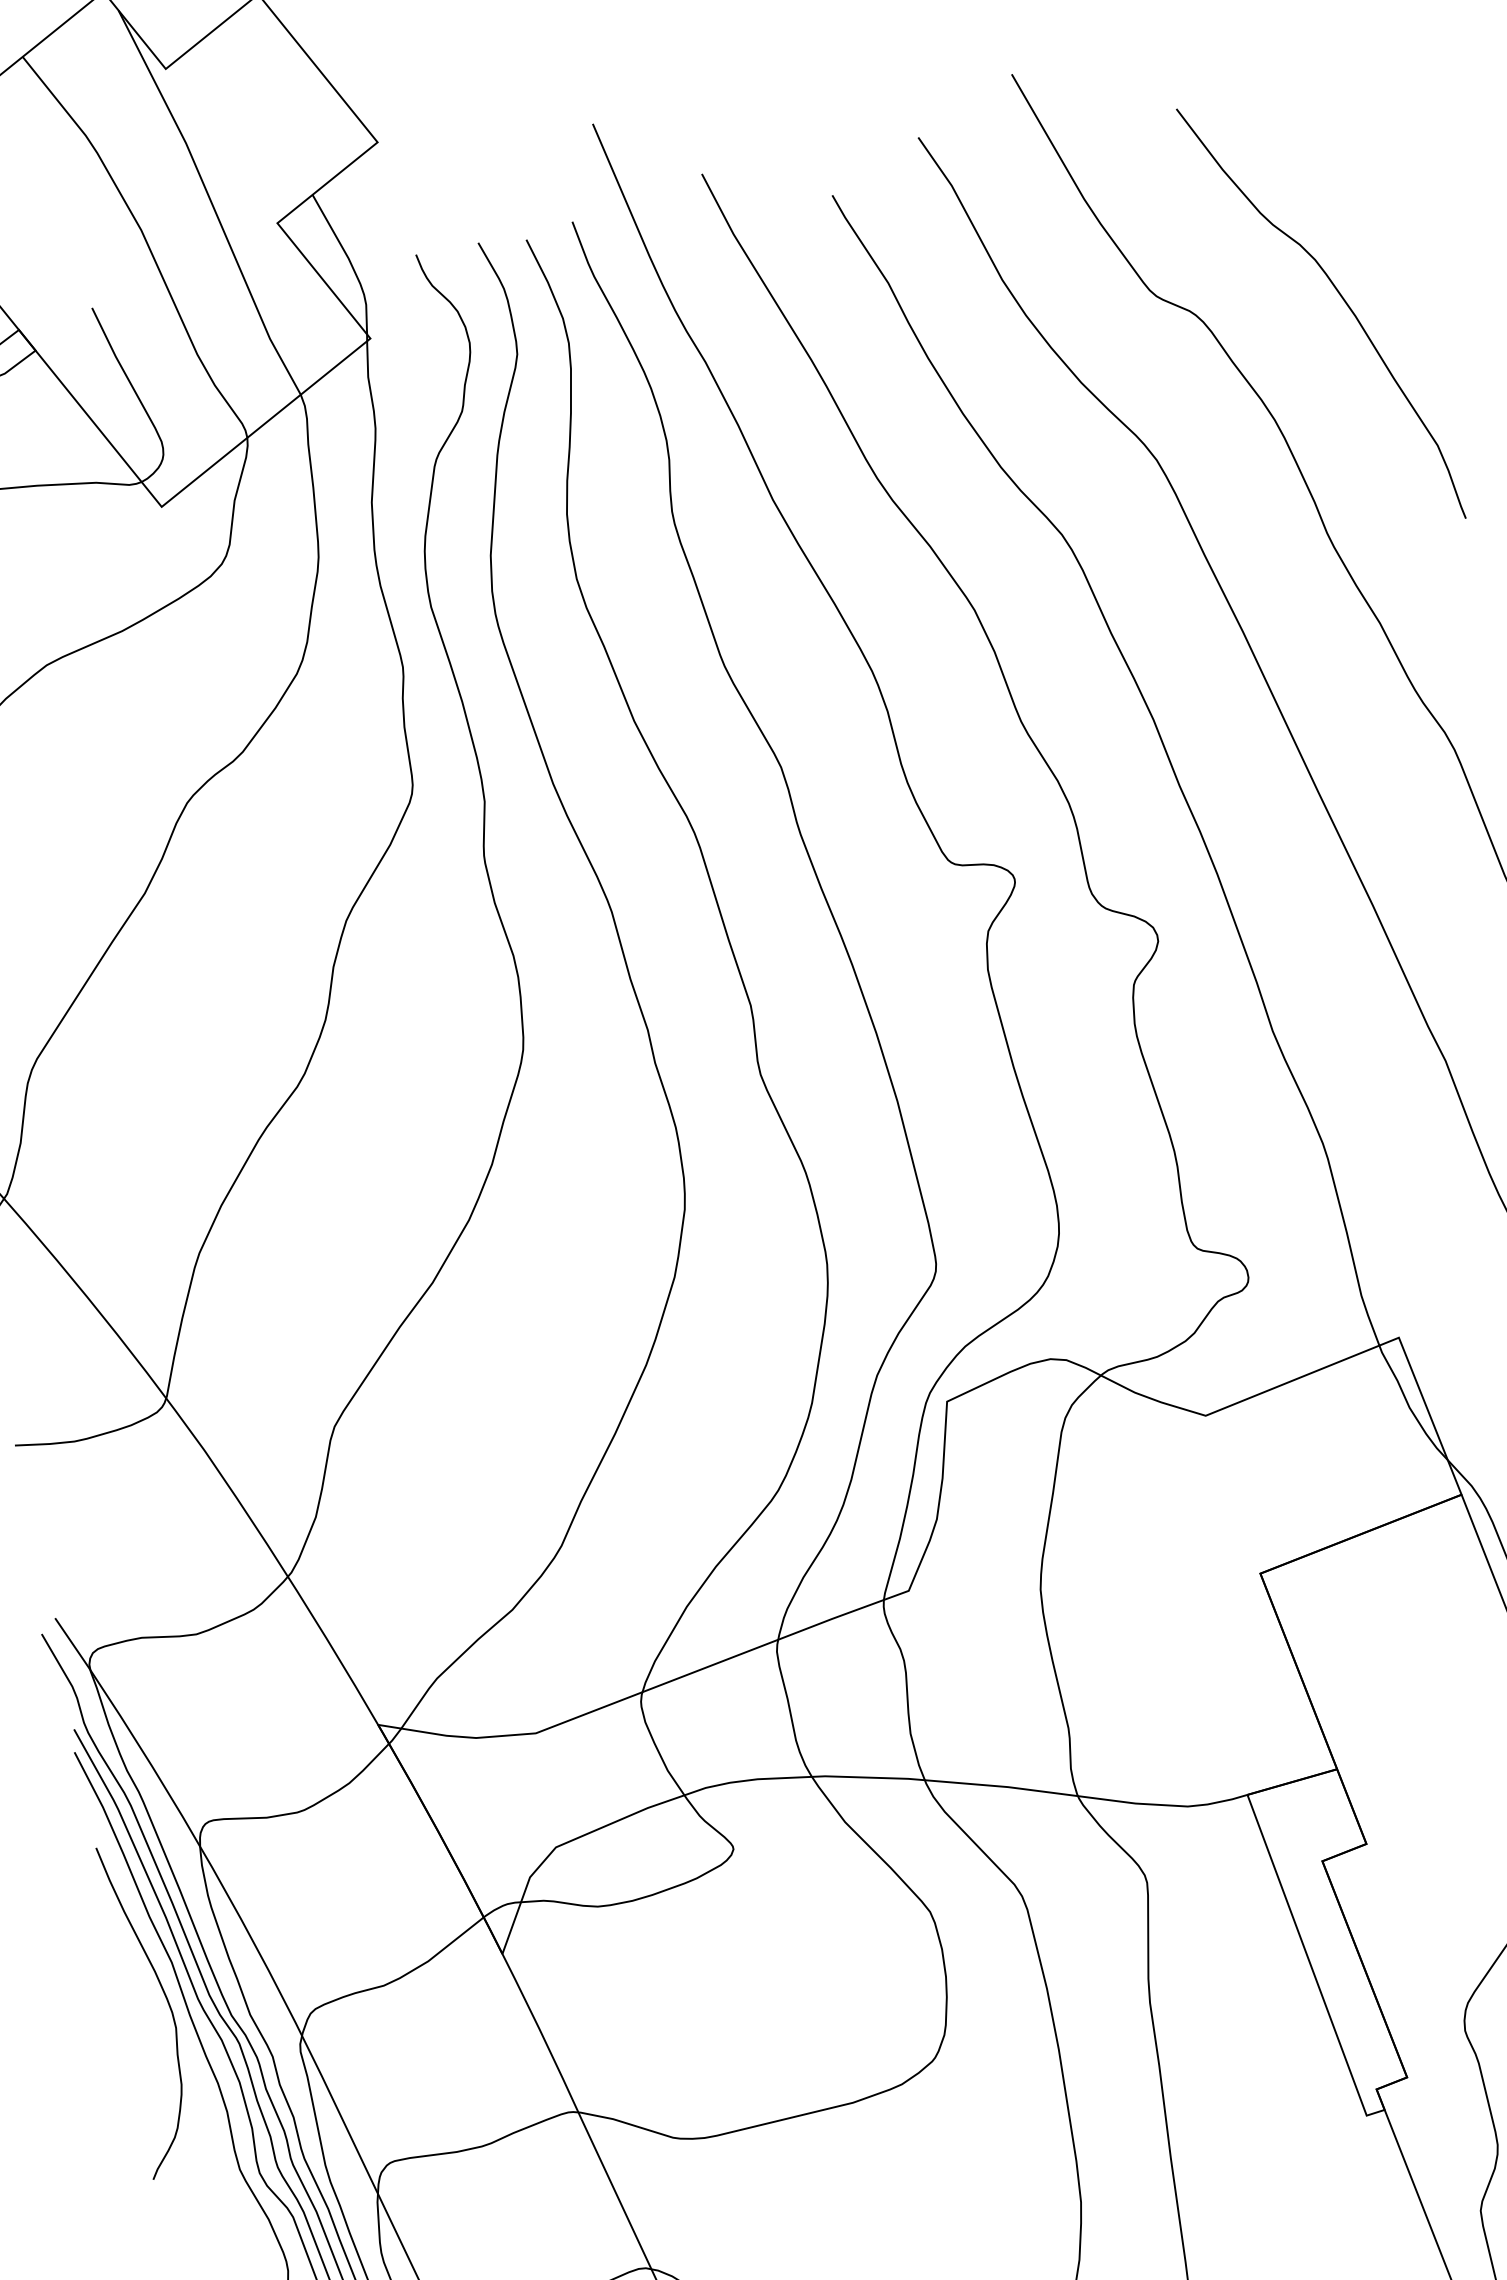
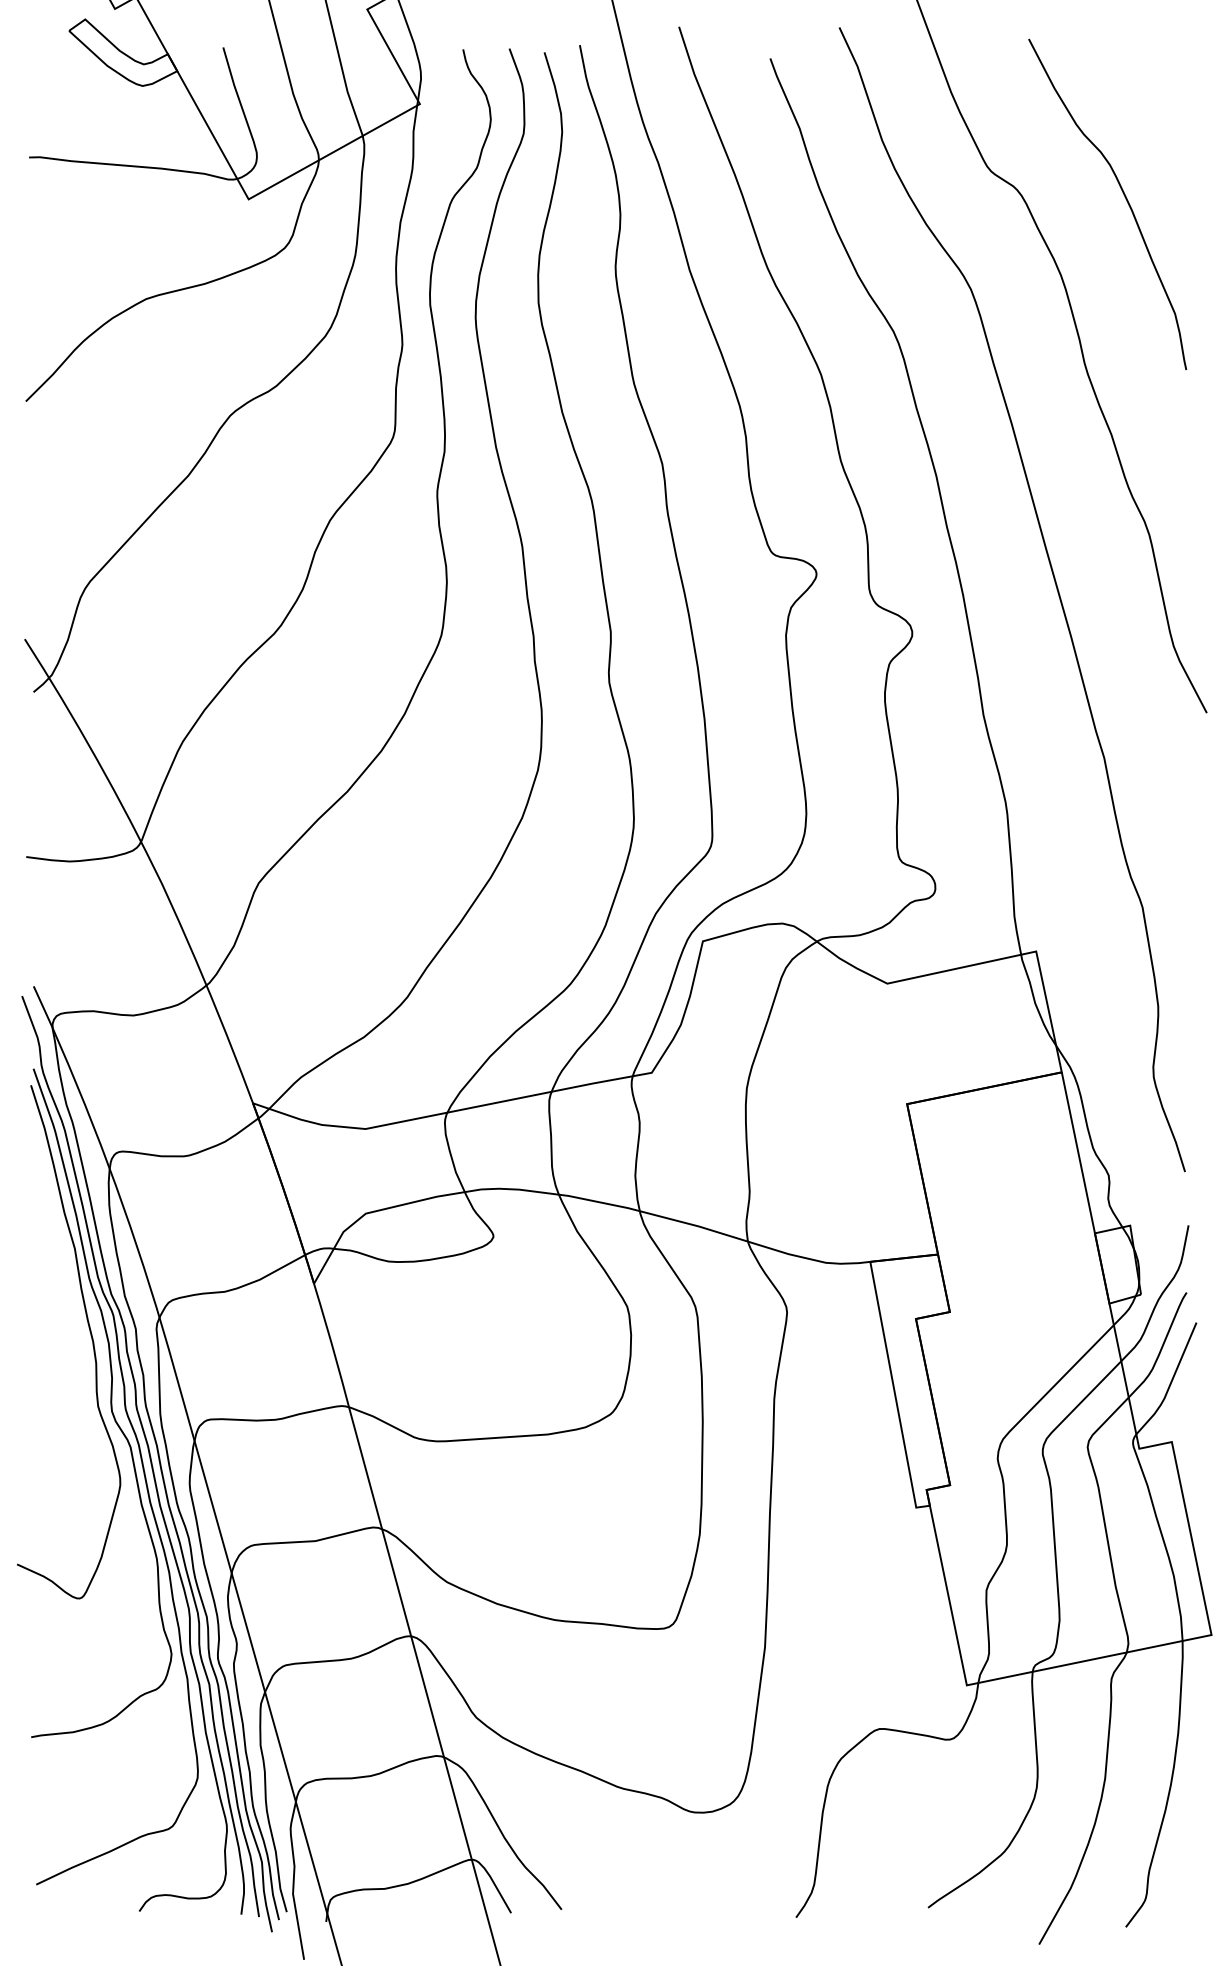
curve: (167, 2004) -> (66, 1278), removed

